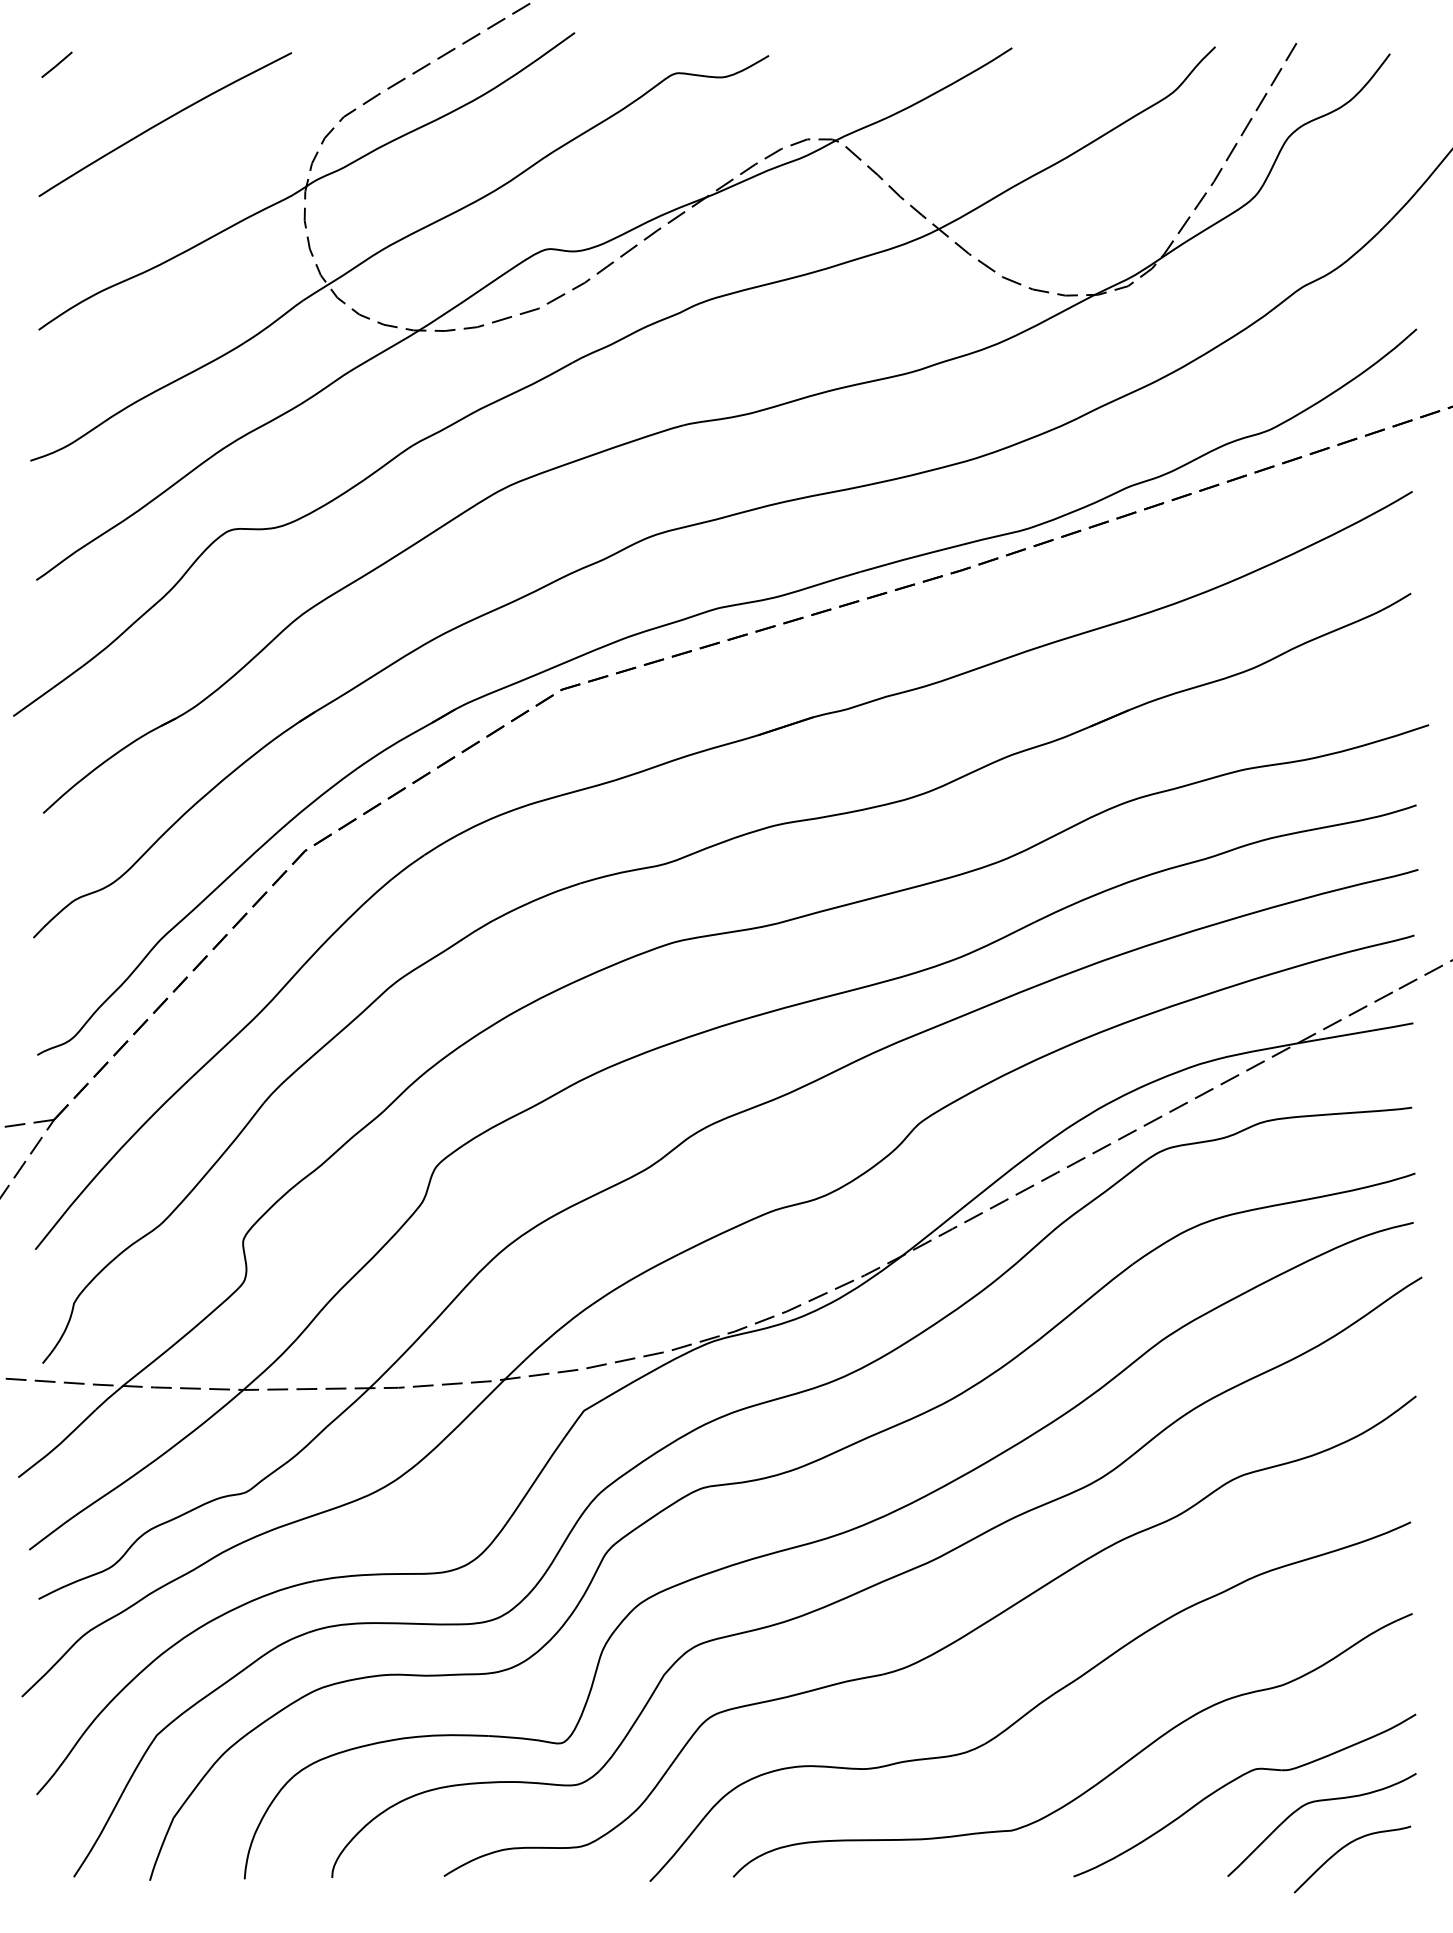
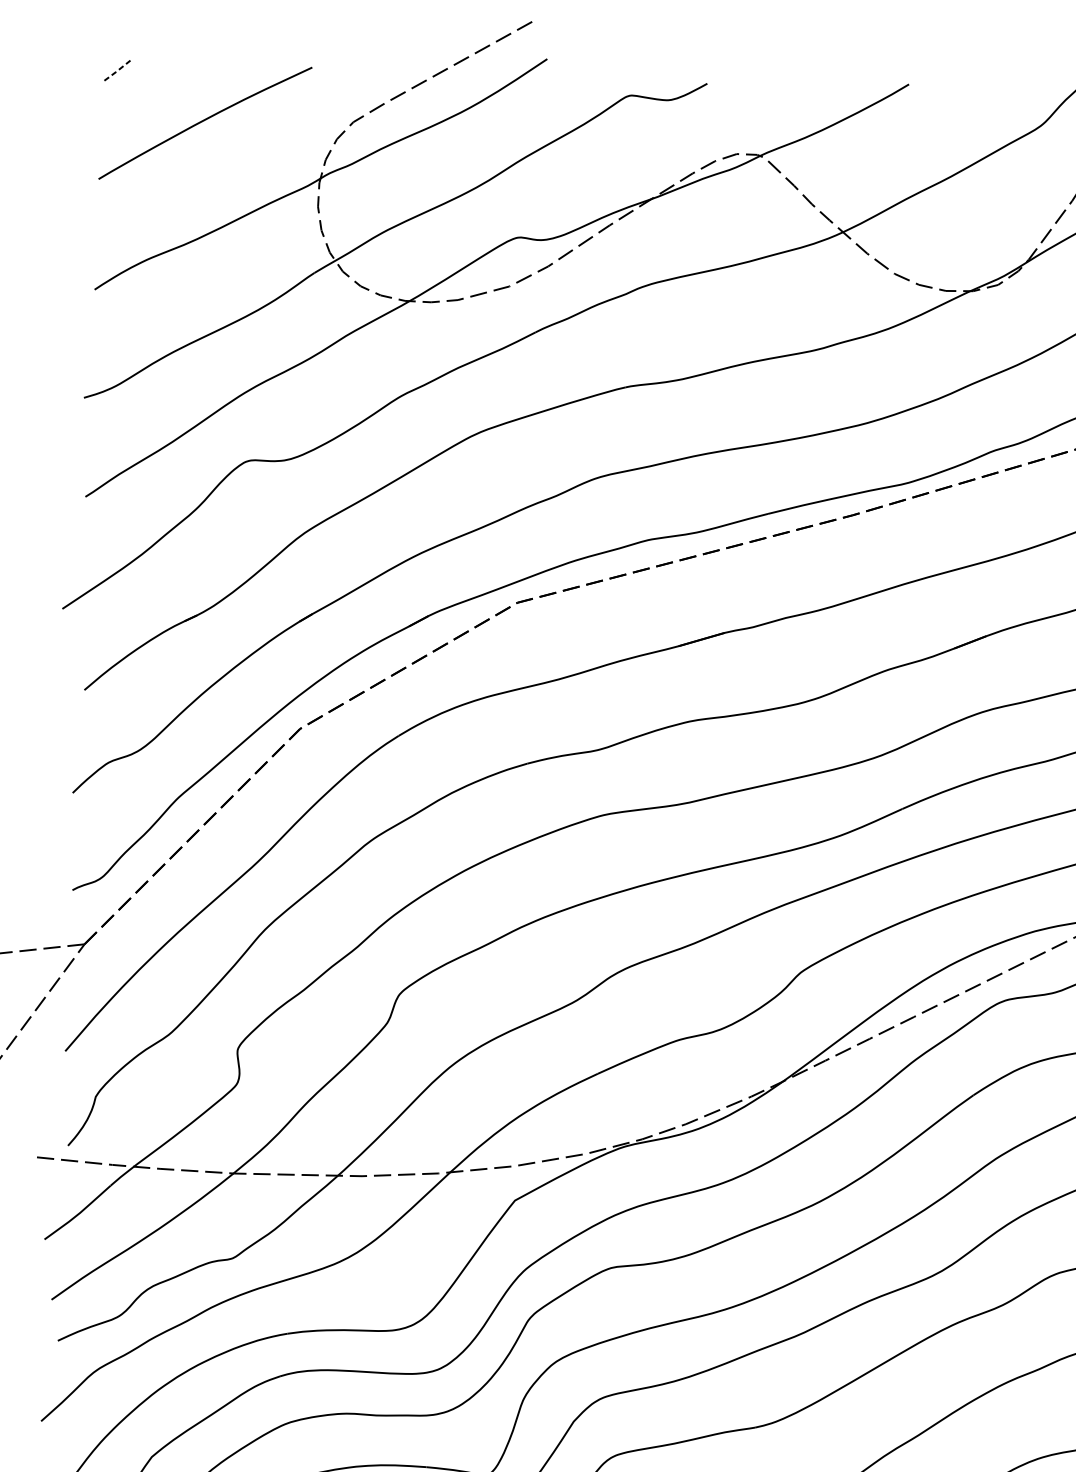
line: (56, 65) -> (117, 71), solid -> dashed

